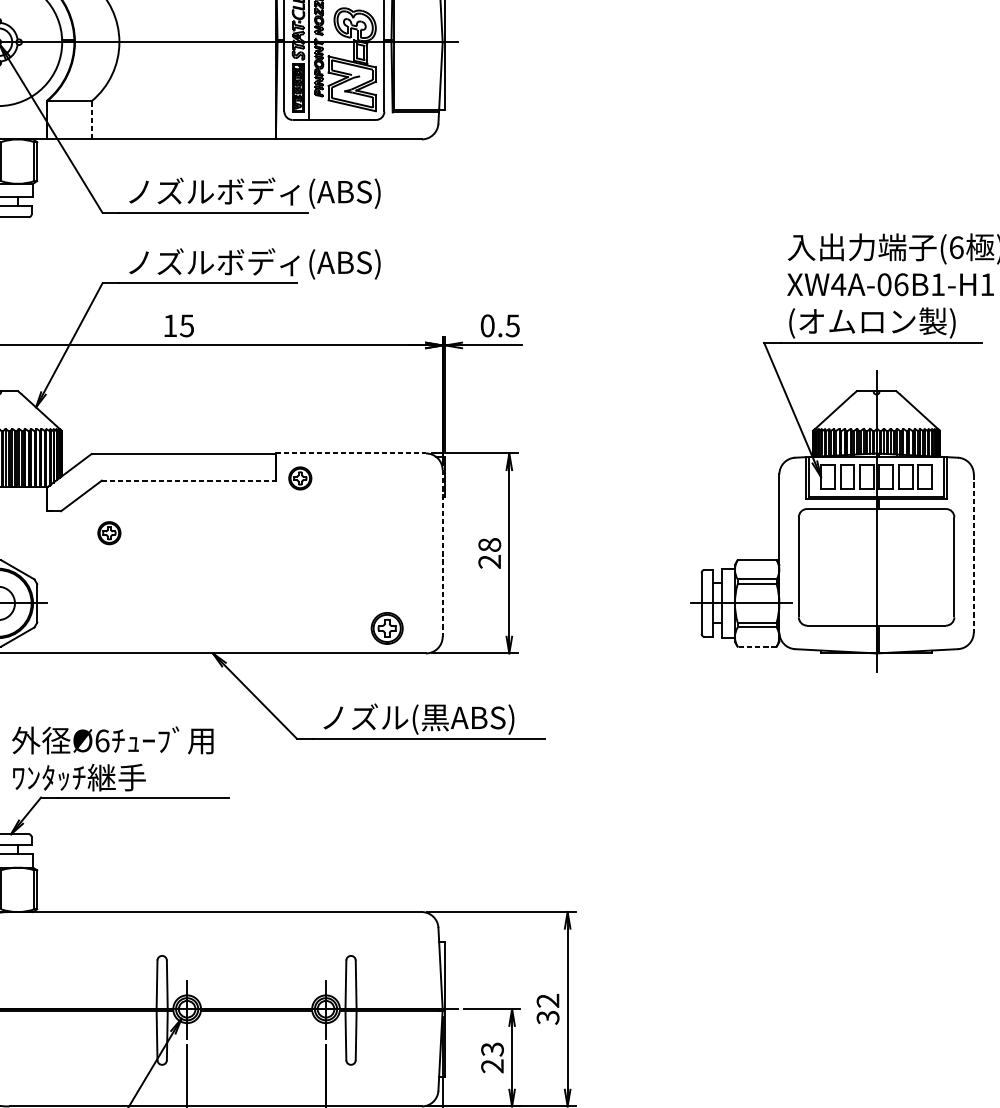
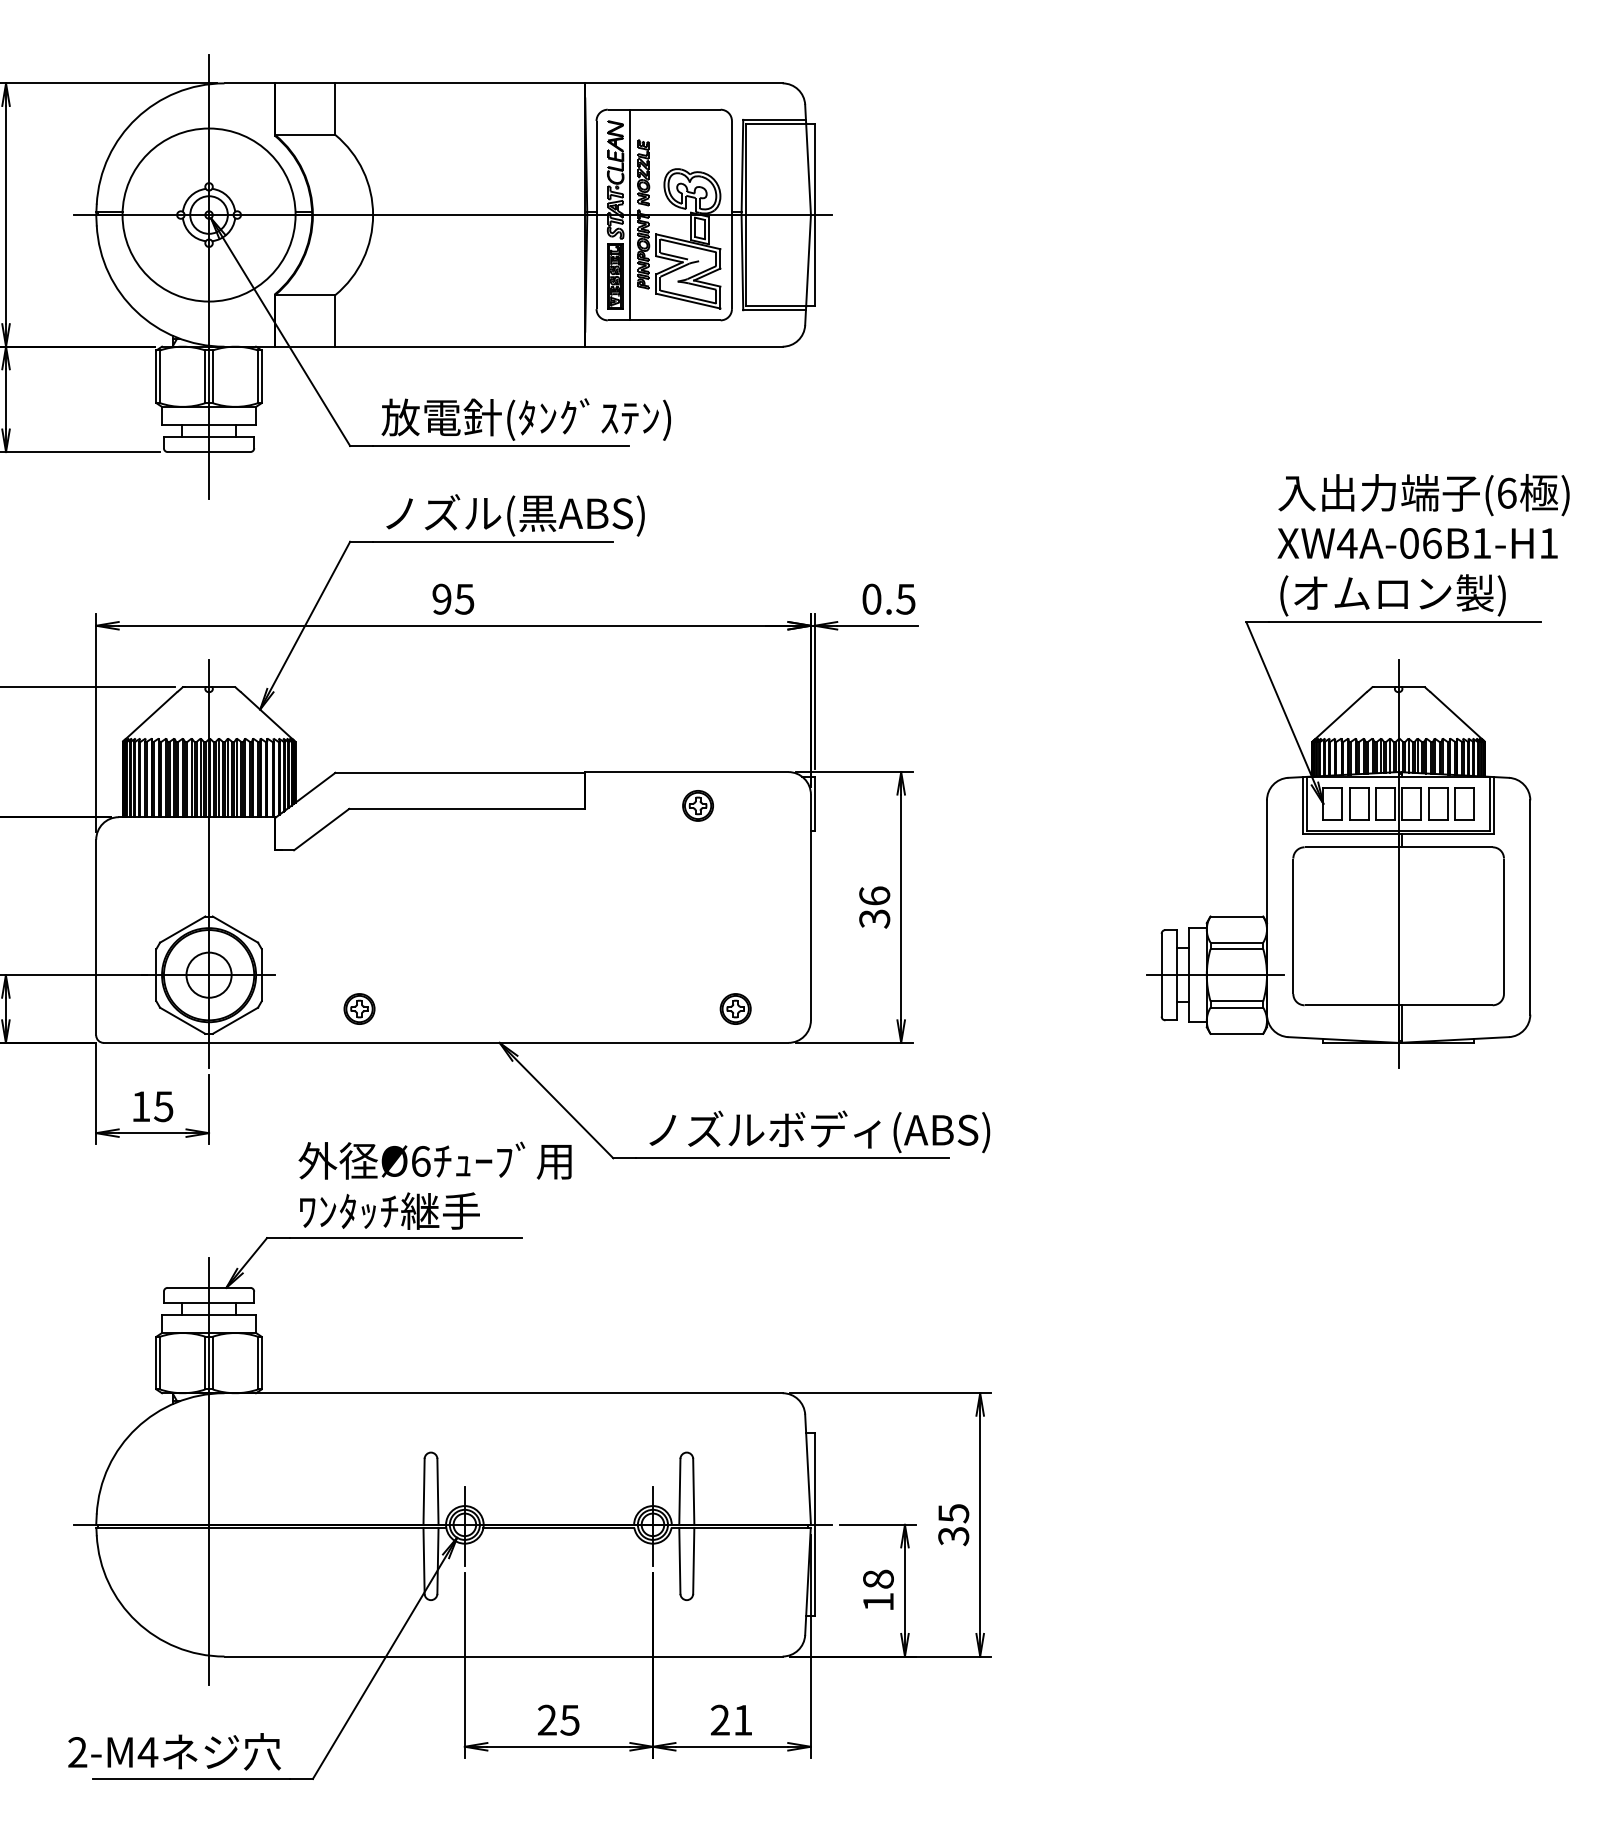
line: (91, 120) -> (335, 320), dashed -> solid
text: (252, 193) -> (553, 419), ノズルボディ(ABS) -> 放電針(ﾀﾝｸﾞｽﾃﾝ)
text: (299, 264) -> (616, 515), ノズルボディ(ABS) -> ノズル(黒ABS)
text: (169, 325) -> (441, 598), 15 -> 95
line: (350, 453) -> (686, 772), dashed -> solid
part: (299, 478) -> (697, 805), moved
line: (189, 480) -> (467, 808), dashed -> solid
part: (109, 532) -> (359, 1008), moved
line: (442, 553) -> (810, 907), dashed -> solid
text: (489, 553) -> (874, 907), 28 -> 36
line: (973, 553) -> (1530, 907), dashed -> solid
part: (386, 628) -> (735, 1008), size x0.71
line: (756, 646) -> (1236, 1033), dashed -> solid
text: (493, 718) -> (879, 1131), ノズル(黒ABS) -> ノズルボディ(ABS)
text: (112, 758) -> (434, 1185), moved
text: (547, 1000) -> (953, 1513), 32 -> 35
text: (492, 1057) -> (878, 1590), 23 -> 18

